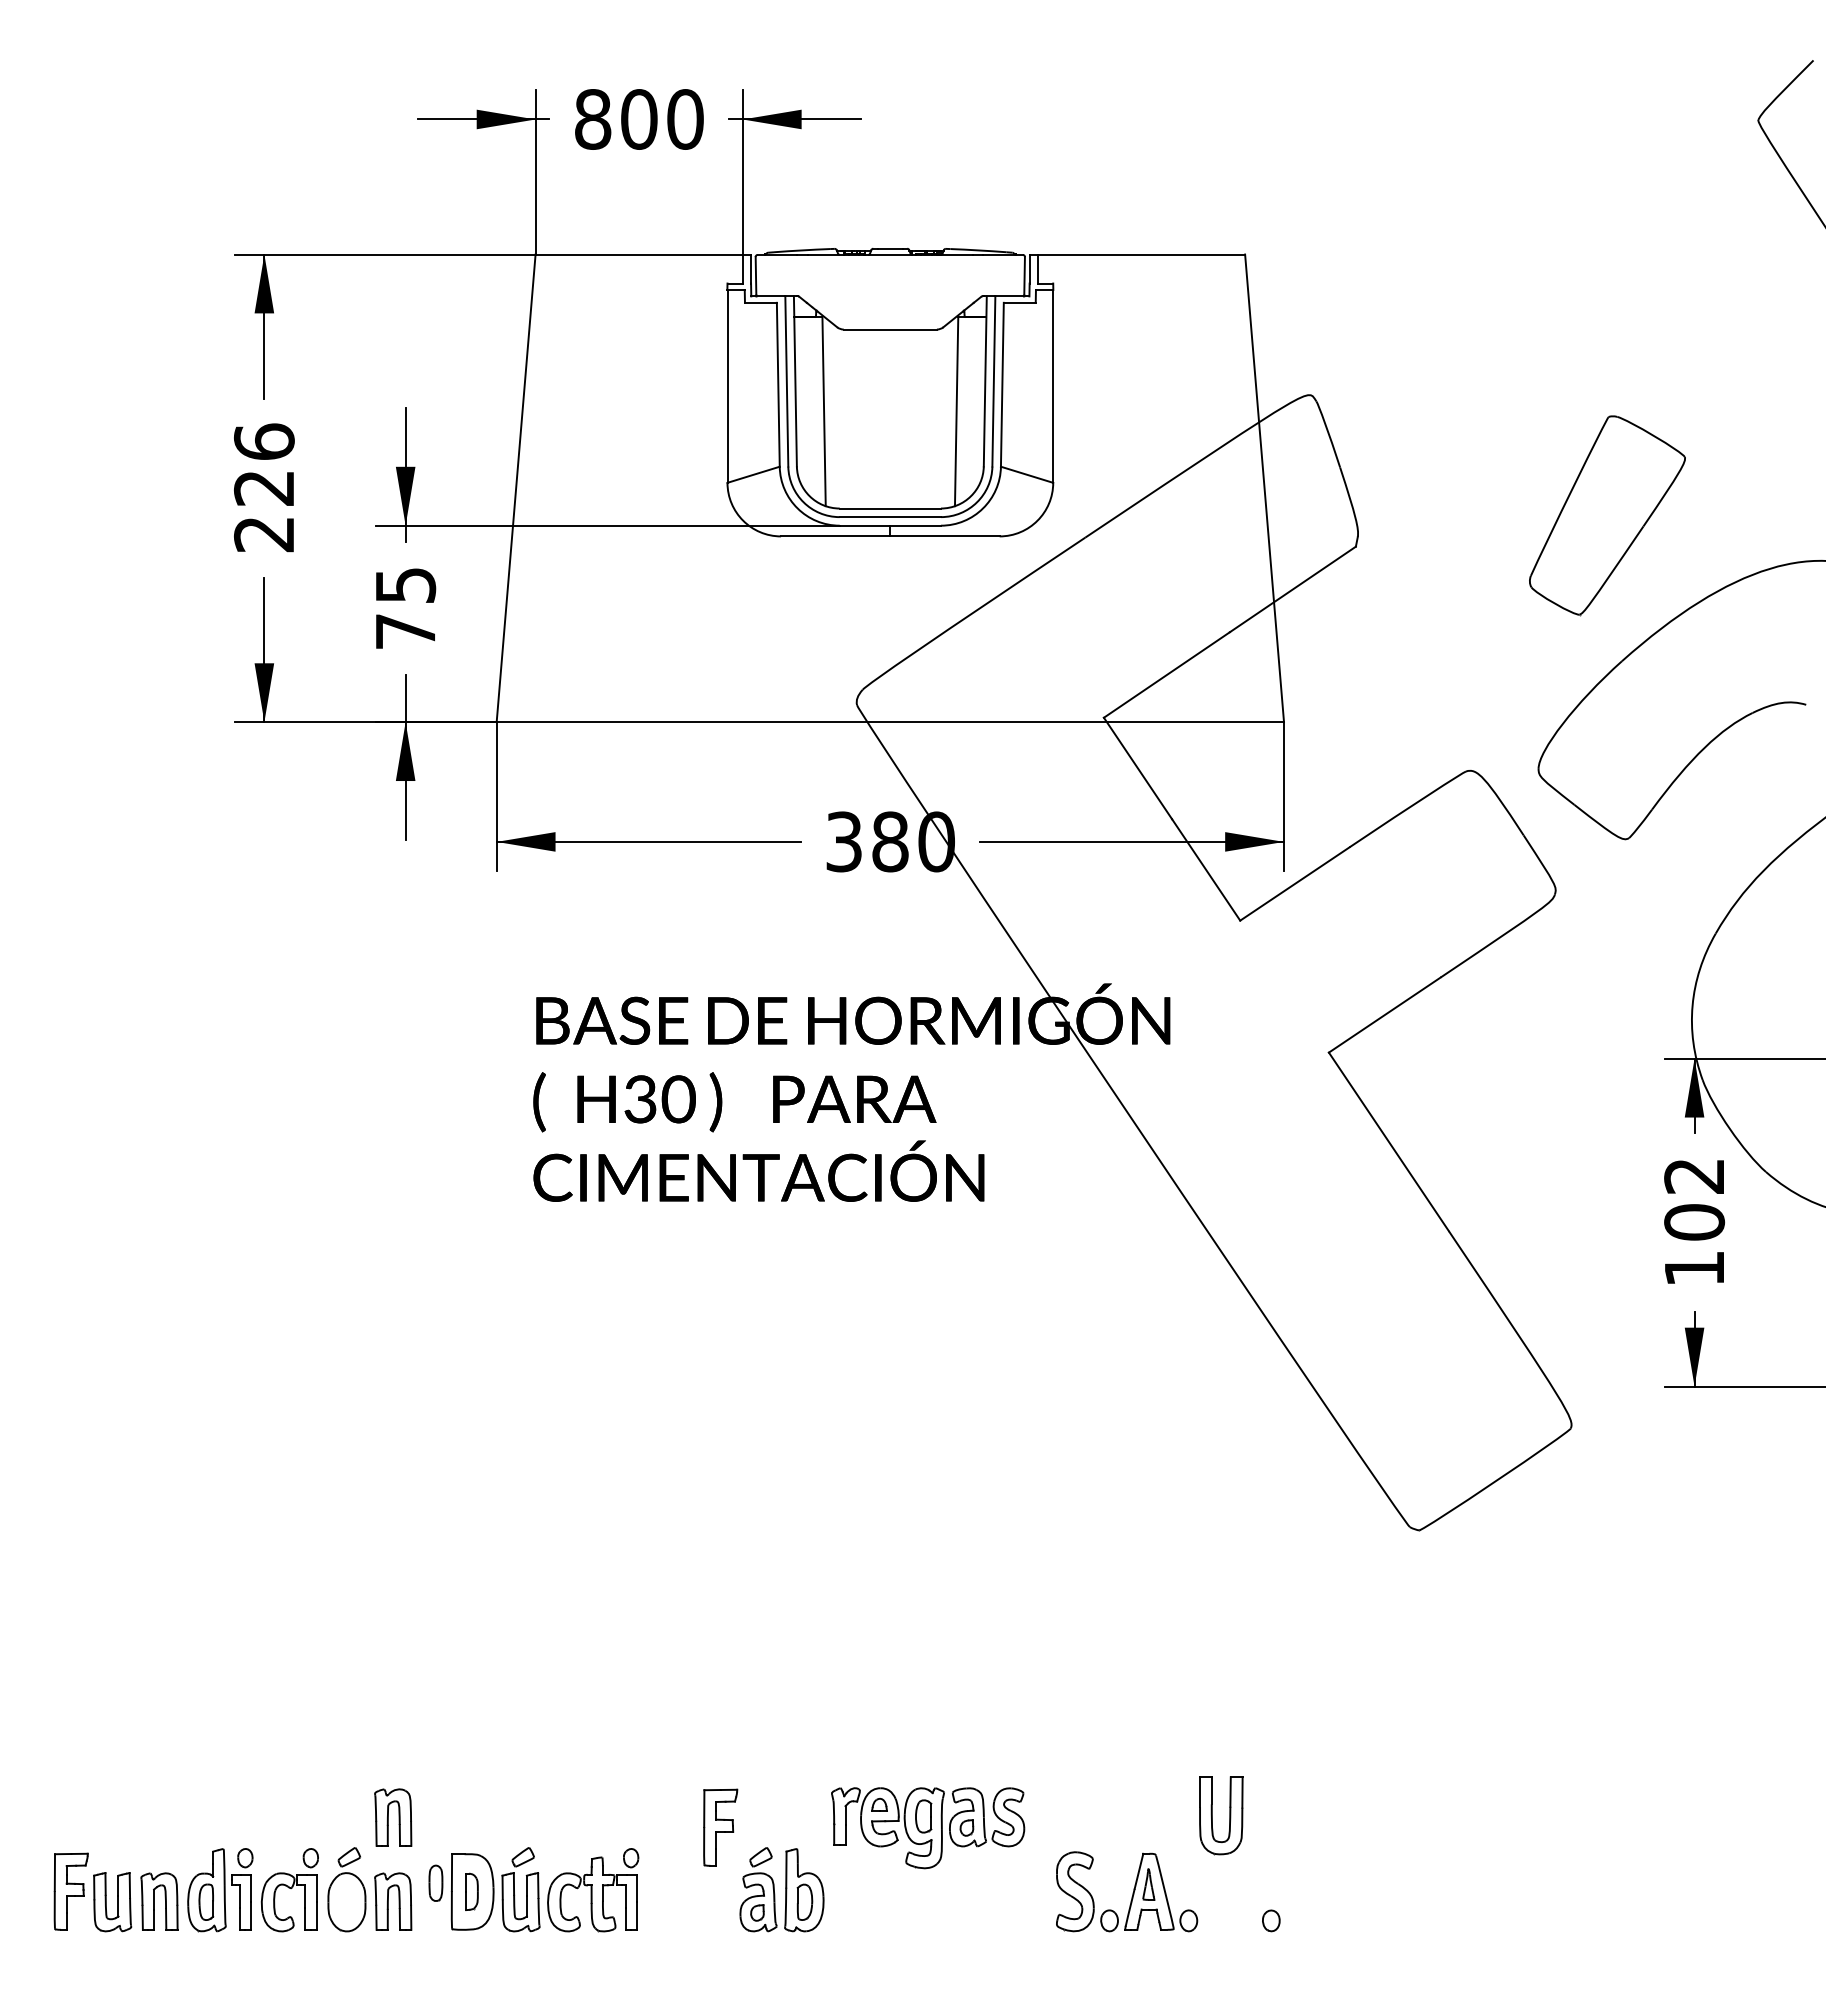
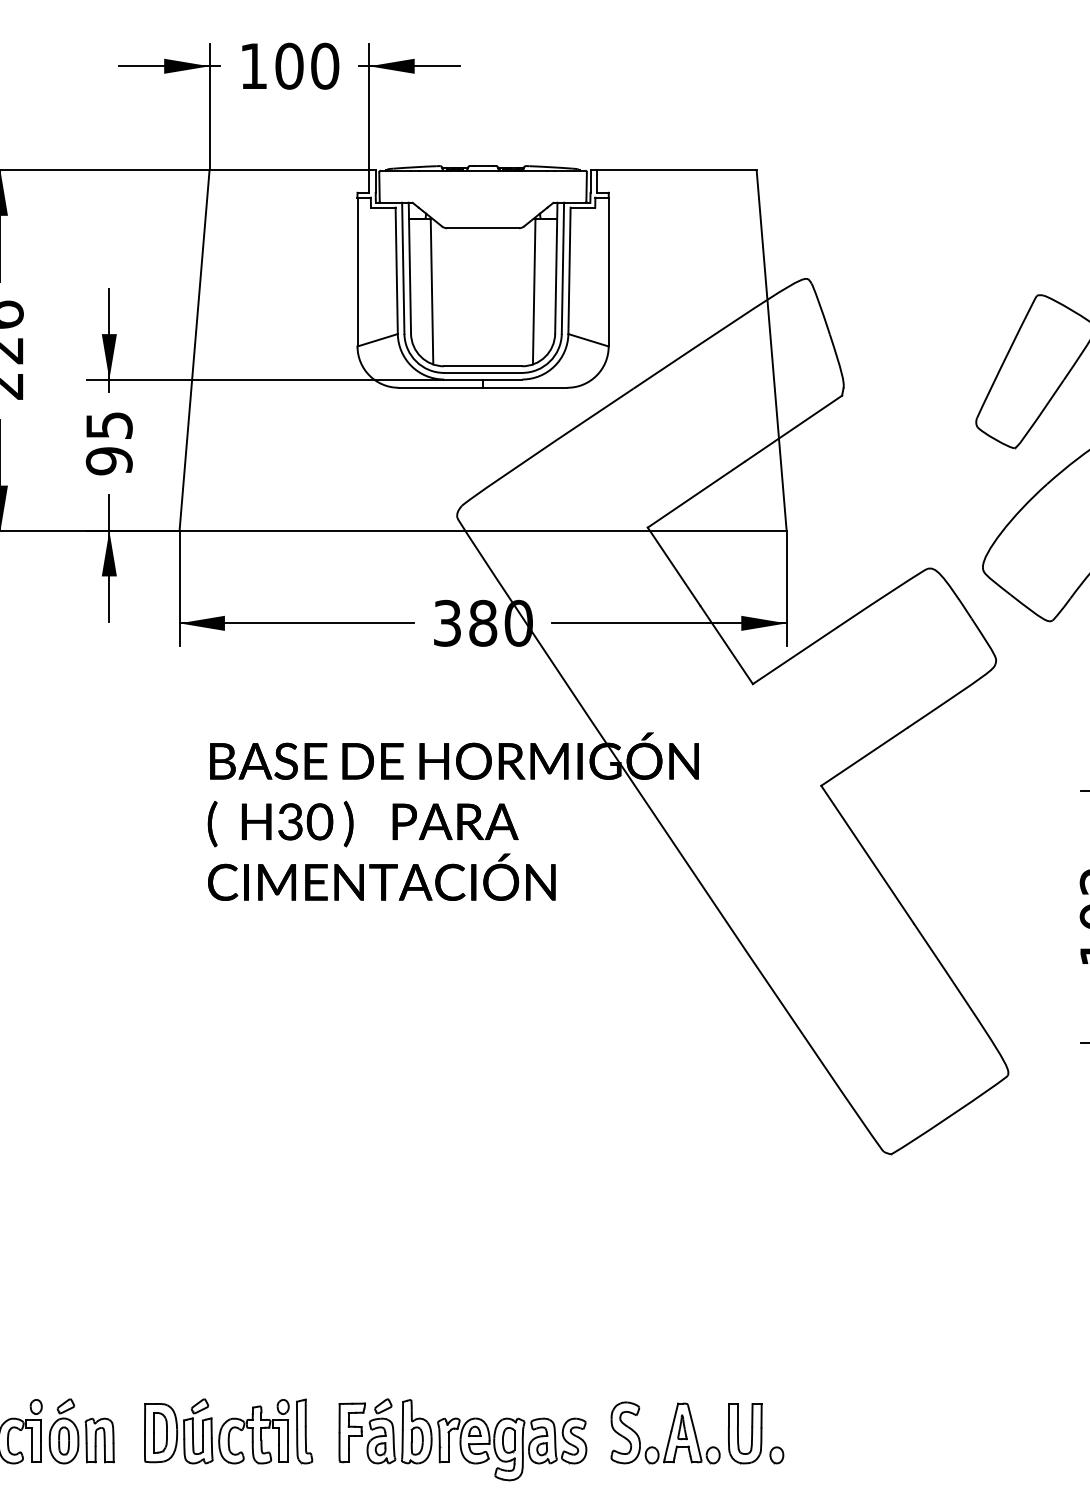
text: (593, 119) -> (254, 66), 800 -> 100
text: (405, 631) -> (109, 461), 75 -> 95
part: (1229, 1815) -> (751, 1433), moved
part: (393, 1817) -> (99, 1375), removed
part: (720, 1827) -> (352, 1432), moved
part: (928, 1828) -> (512, 1449), moved
part: (435, 1882) -> (63, 1440), moved
part: (658, 1889) -> (304, 1431), added
part: (471, 1891) -> (160, 1432), size x1.43

